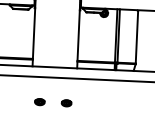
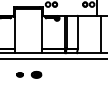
part: (66, 102) -> (36, 74), size x1.6

